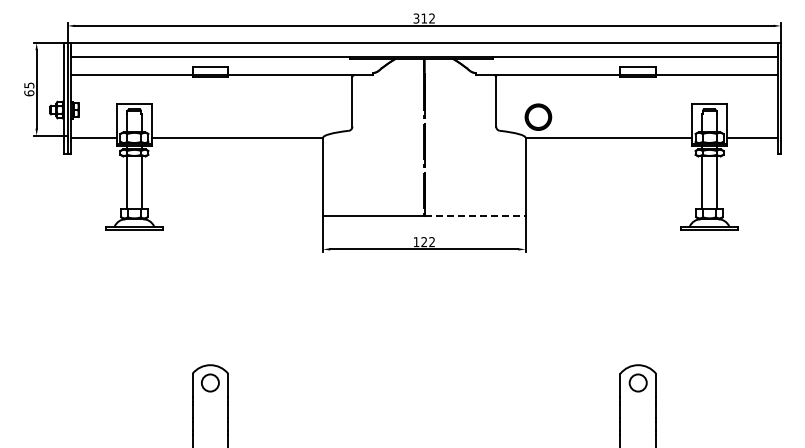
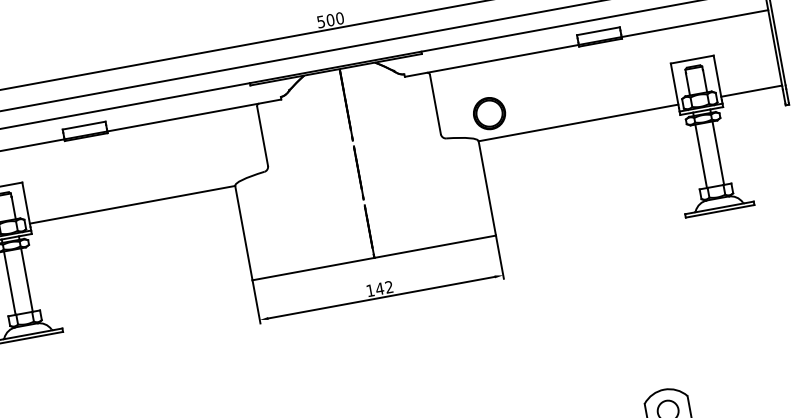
text: (424, 18) -> (330, 20), 312 -> 500
line: (475, 216) -> (435, 246), dashed -> solid
text: (424, 242) -> (380, 289), 122 -> 142

